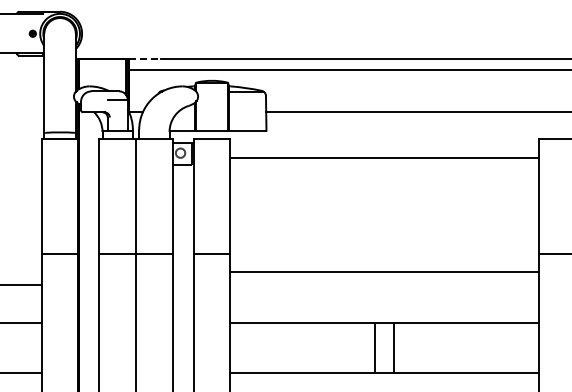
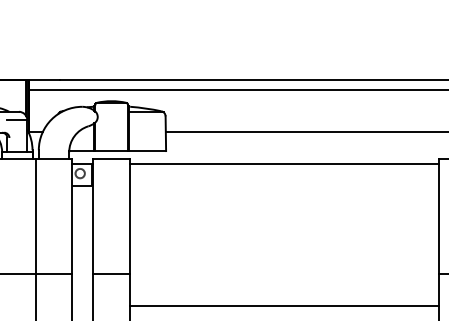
line: (144, 59) -> (44, 79), dashed -> solid
line: (384, 158) -> (284, 163), moved
line: (384, 272) -> (284, 305), moved

